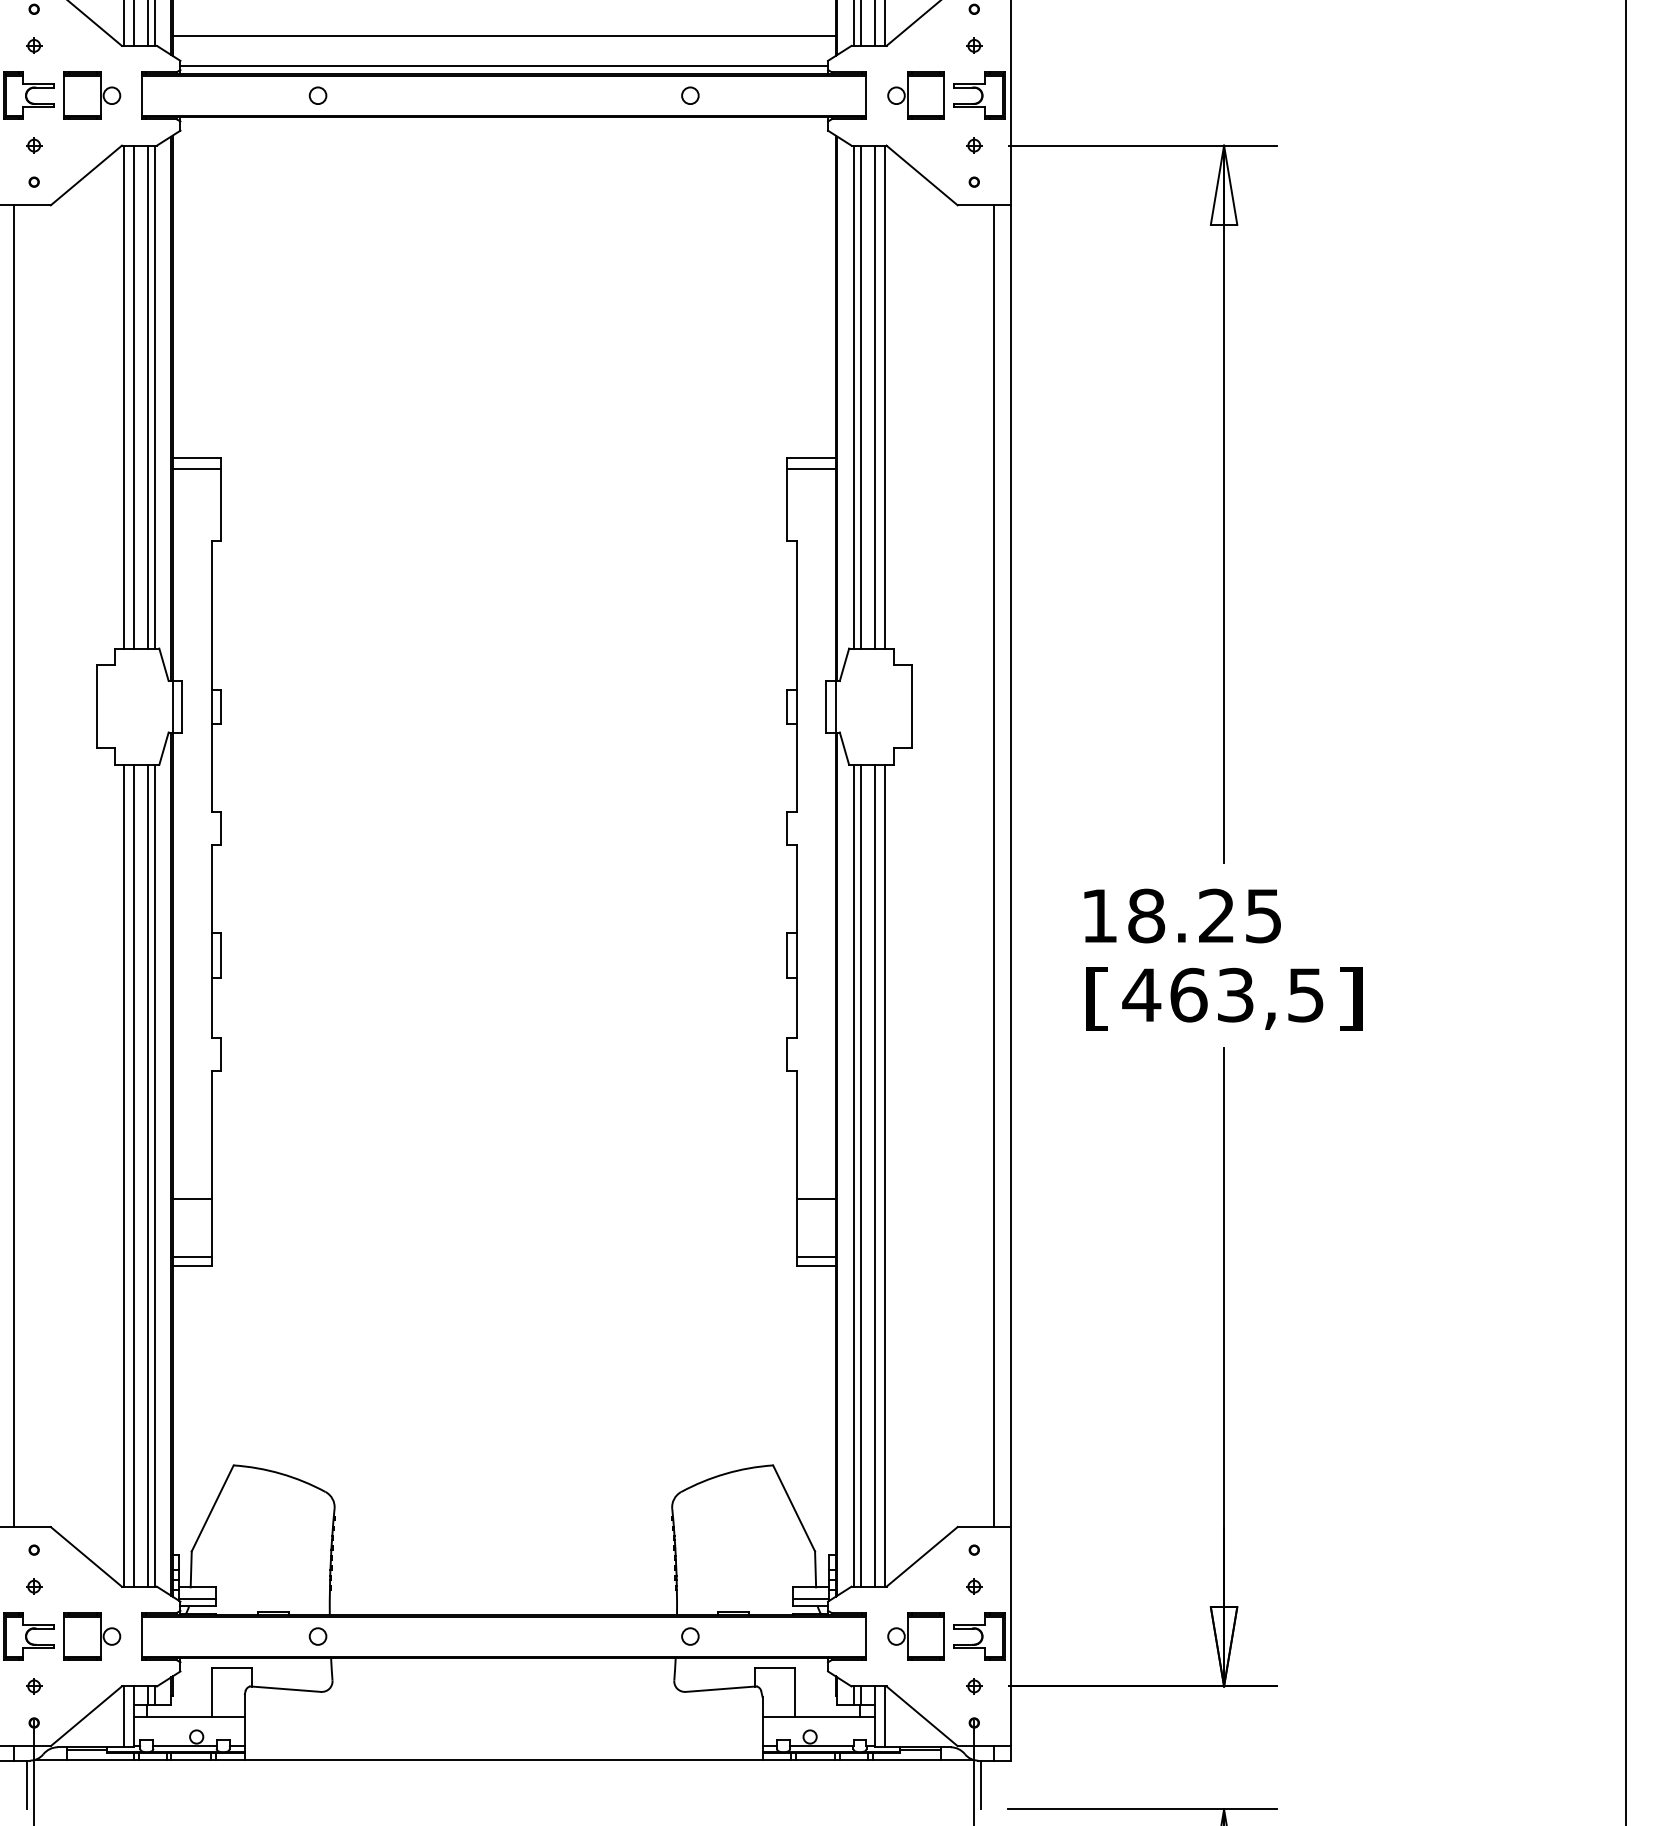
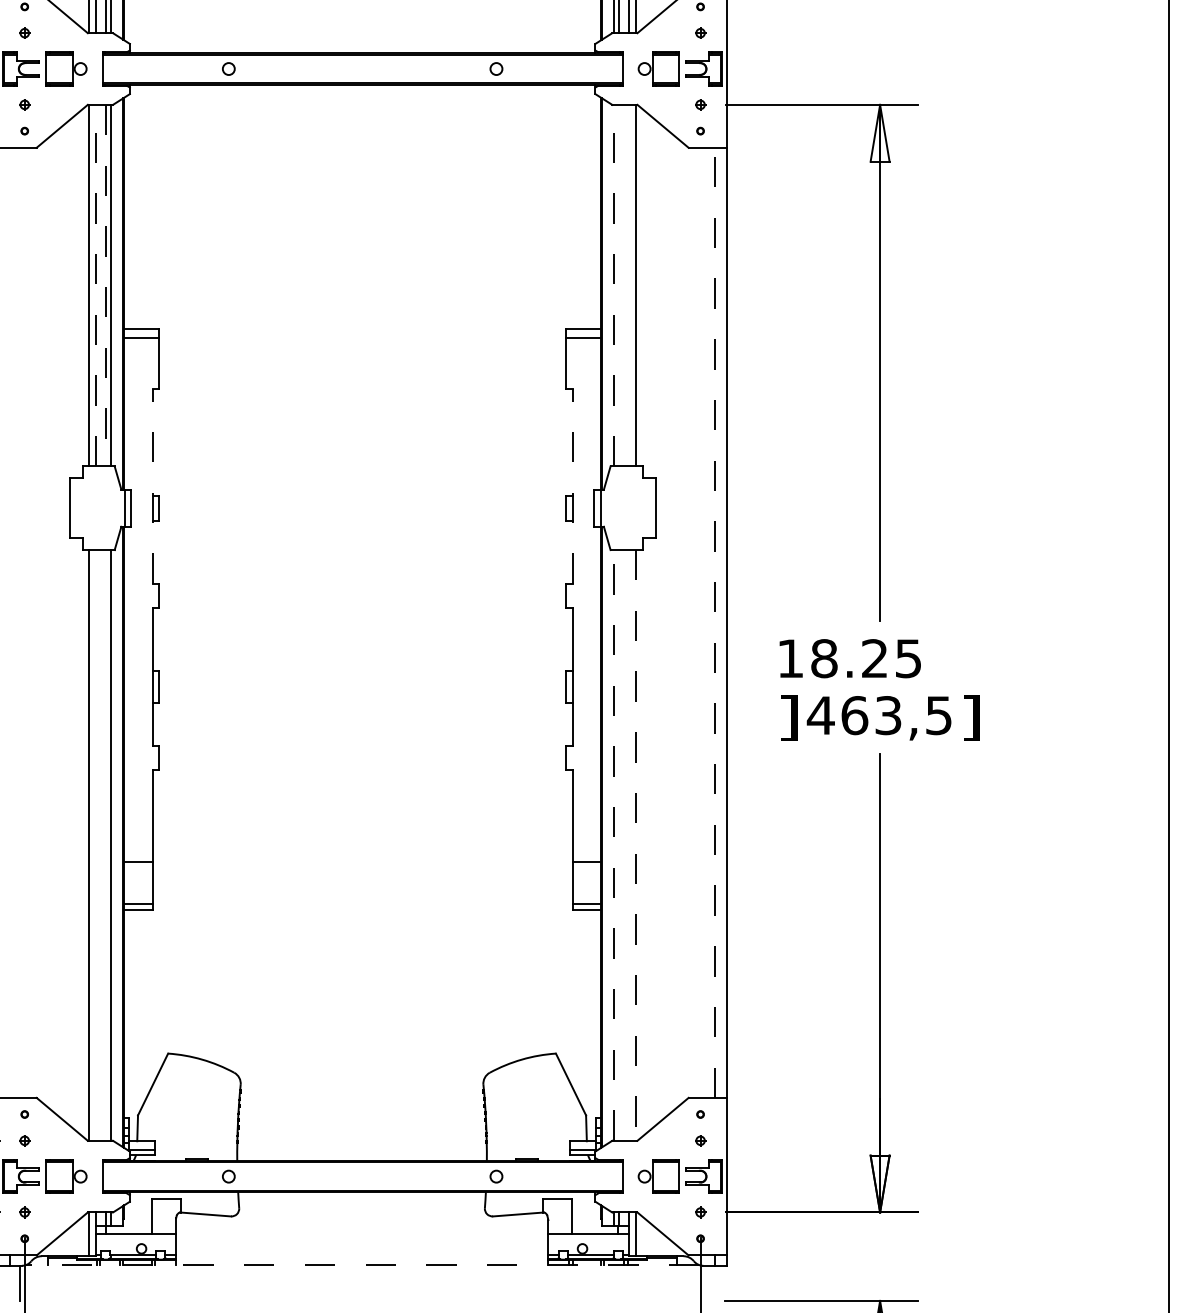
line: (504, 36) -> (362, 26), removed
line: (504, 65) -> (362, 47), removed
line: (133, 396) -> (96, 285), solid -> dashed
line: (147, 396) -> (106, 285), solid -> dashed
line: (853, 396) -> (613, 285), solid -> dashed
line: (860, 396) -> (618, 285), removed
line: (875, 396) -> (629, 285), removed
line: (211, 675) -> (152, 485), solid -> dashed
line: (796, 675) -> (572, 485), solid -> dashed
line: (14, 865) -> (10, 622), removed
line: (993, 865) -> (714, 622), solid -> dashed
text: (1098, 997) -> (789, 717), [ -> ]
line: (853, 1174) -> (613, 844), solid -> dashed
line: (133, 1175) -> (96, 845), removed
line: (147, 1175) -> (106, 845), removed
line: (860, 1175) -> (618, 845), removed
line: (875, 1175) -> (629, 845), removed
line: (885, 1175) -> (636, 845), solid -> dashed
line: (504, 1760) -> (362, 1265), solid -> dashed
line: (981, 1783) -> (705, 1282), removed

